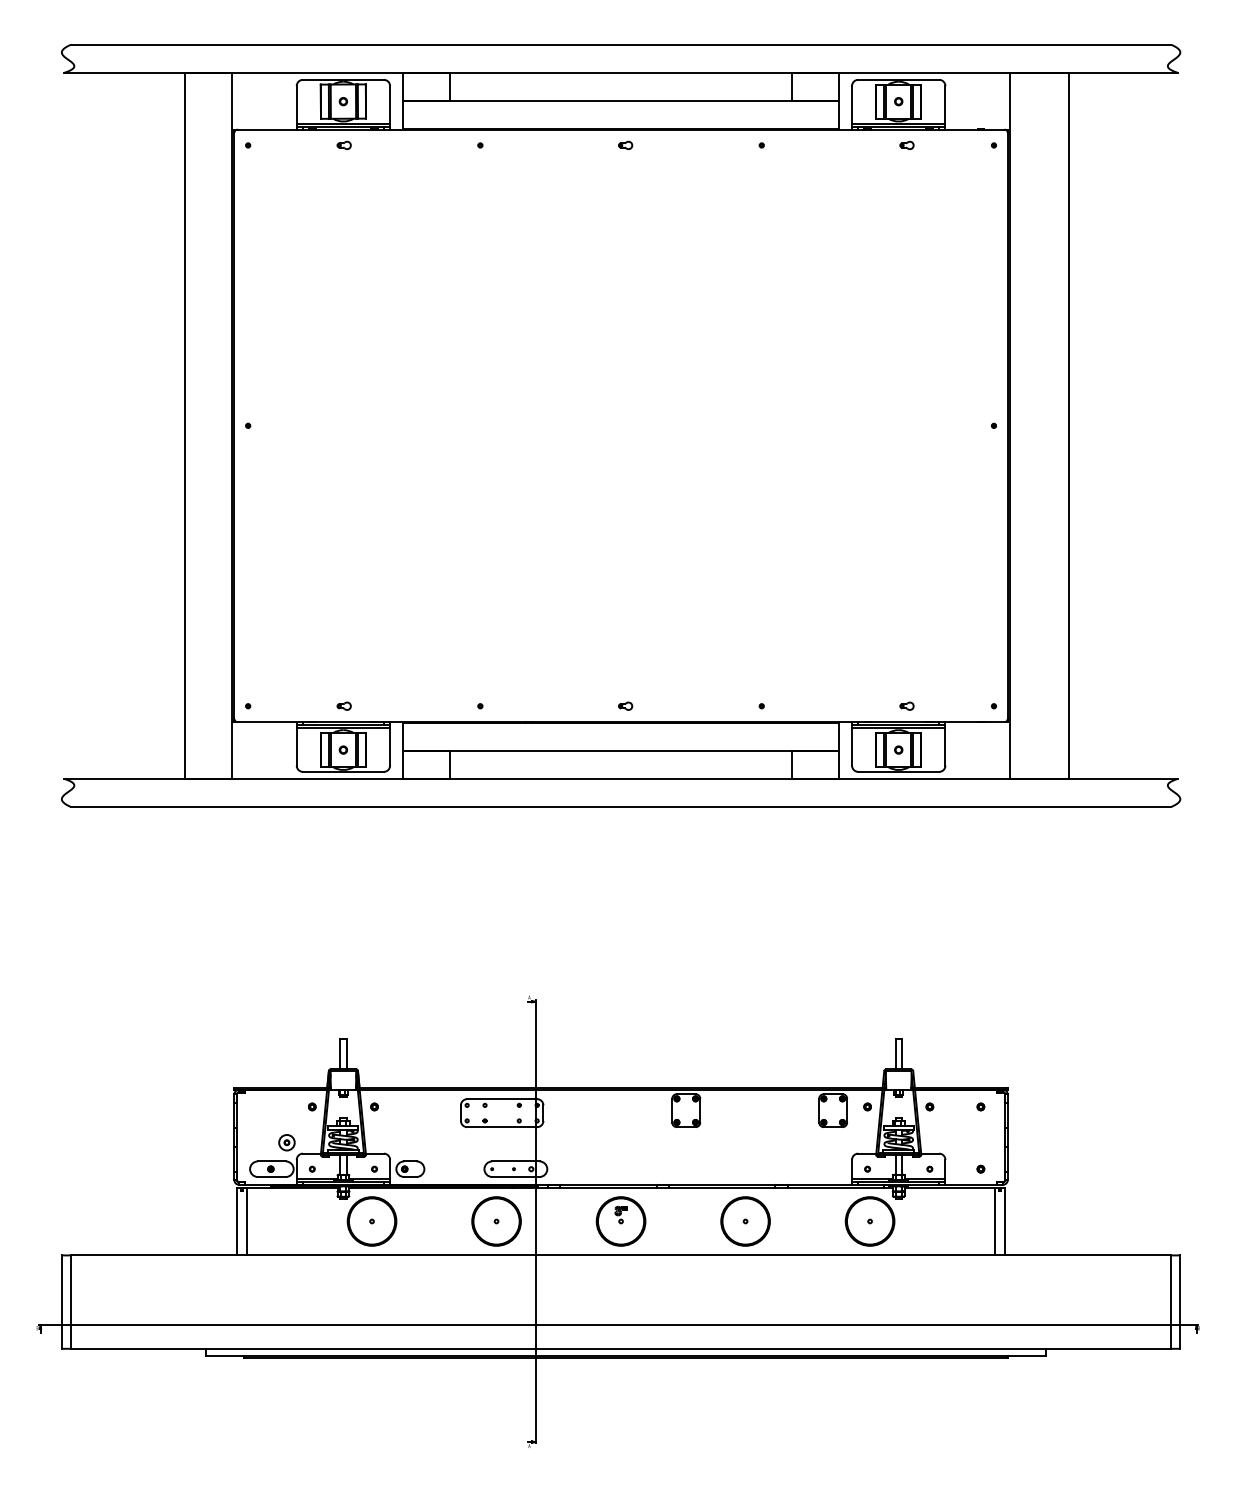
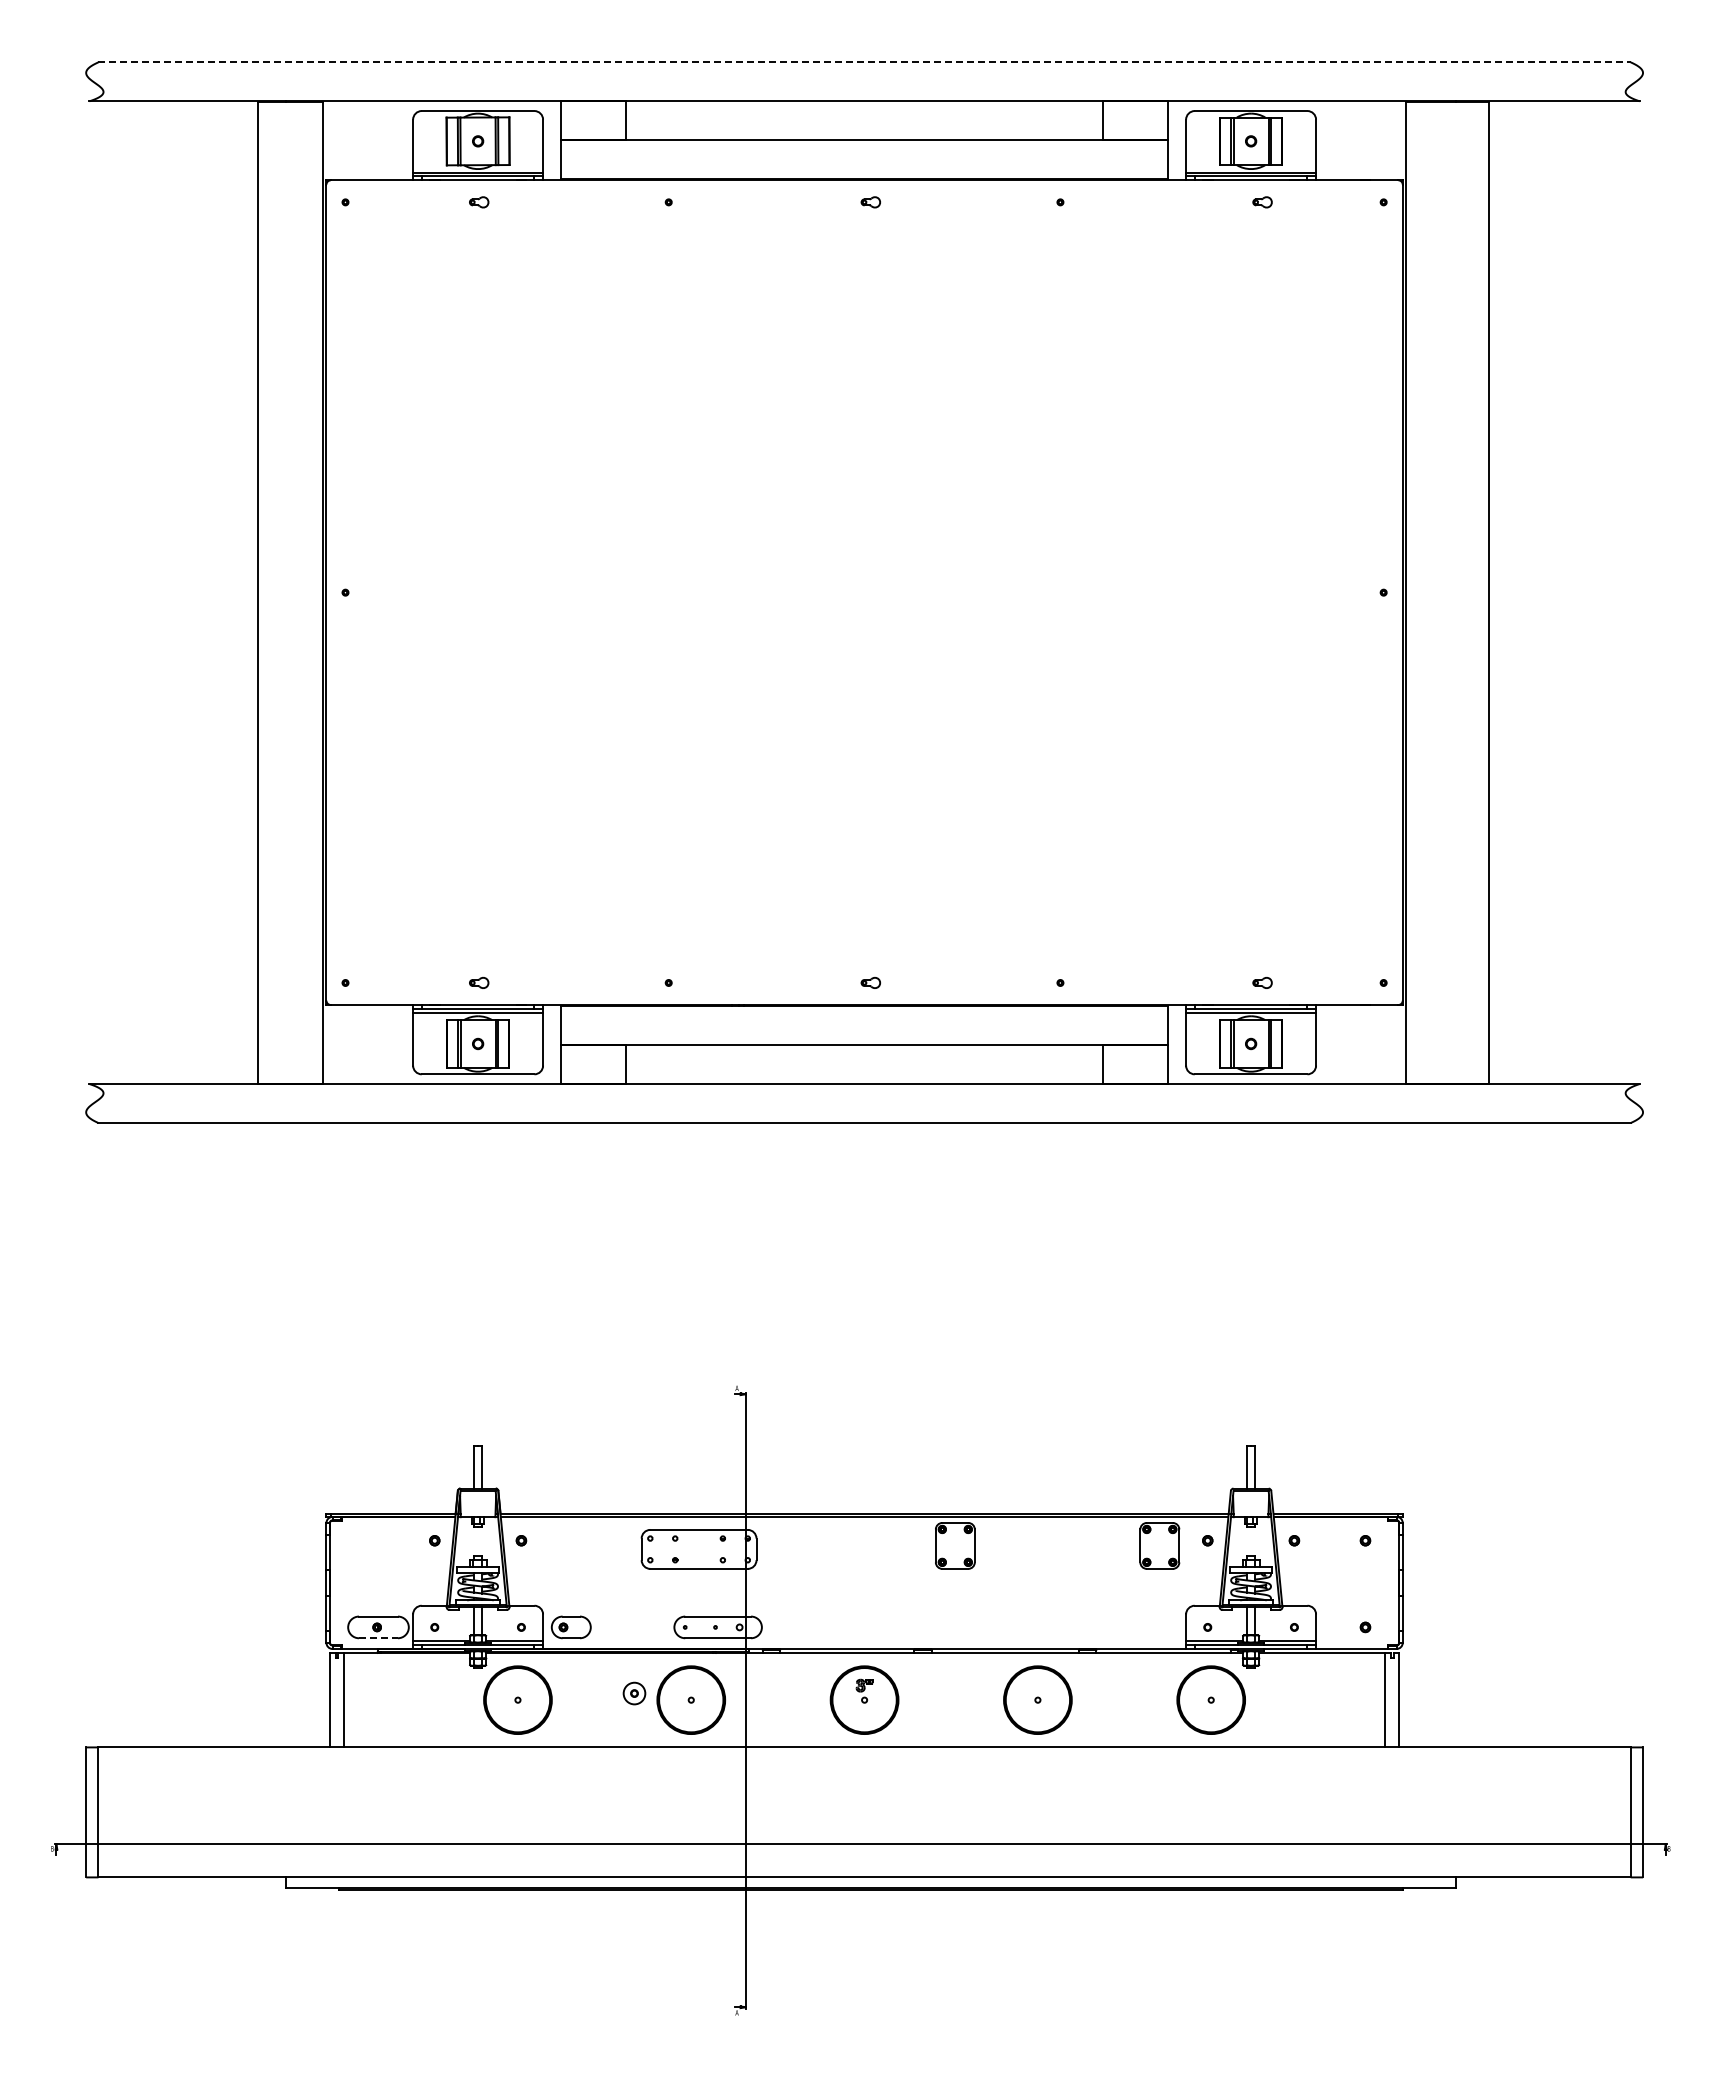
line: (621, 44) -> (865, 62), solid -> dashed
part: (286, 1142) -> (634, 1693), moved
line: (271, 1177) -> (378, 1638), solid -> dashed

